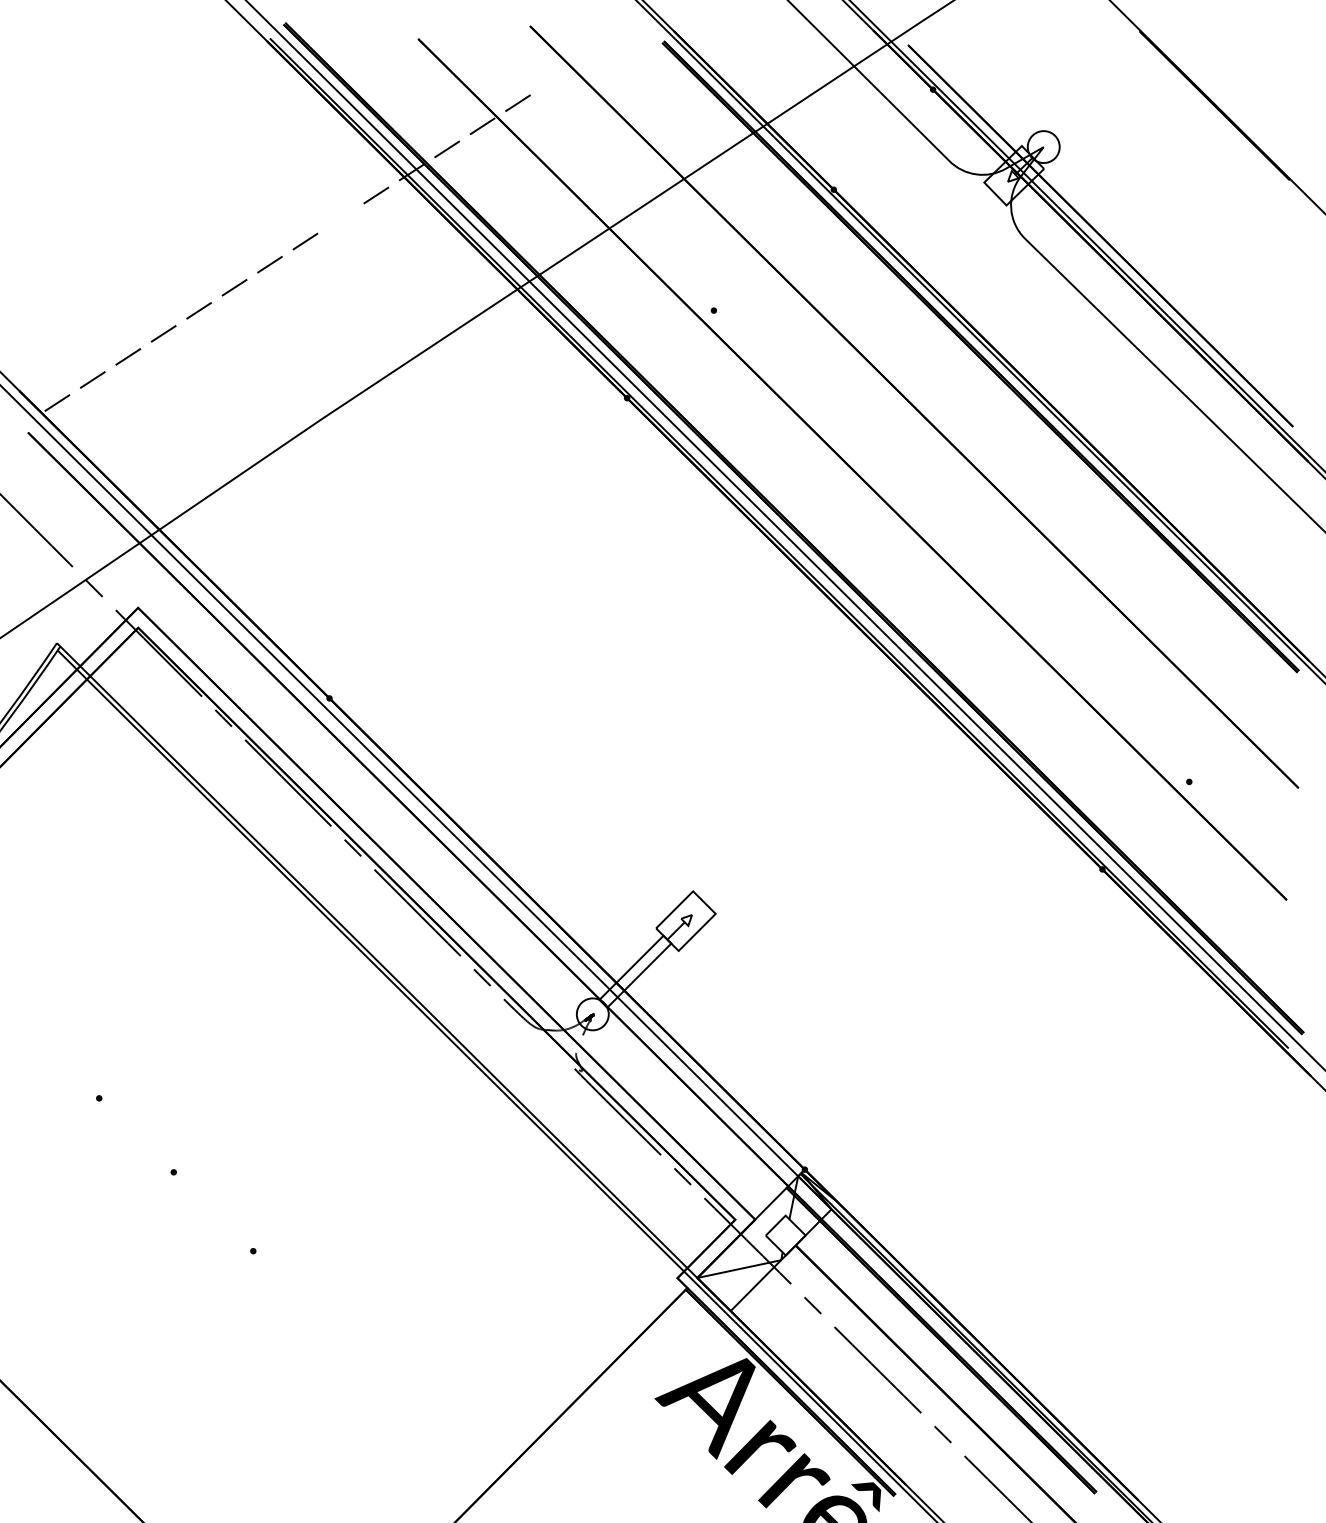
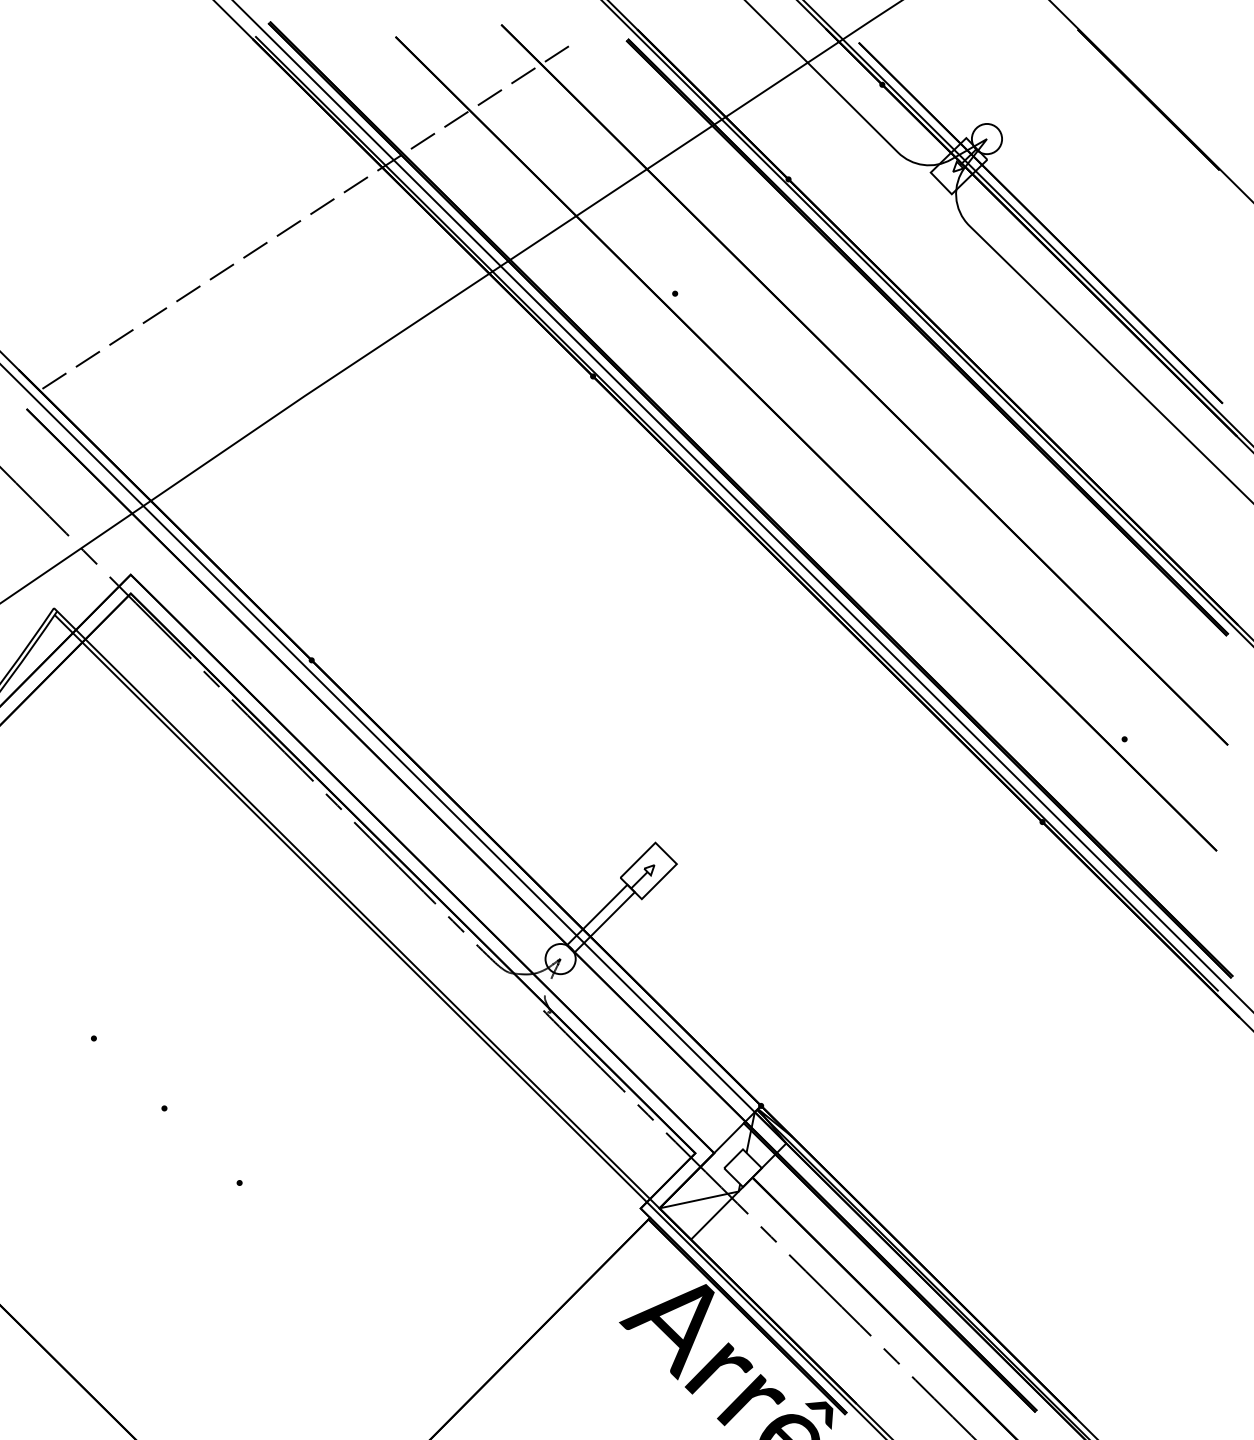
line: (588, 56) -> (556, 53), added
line: (553, 79) -> (523, 75), added
line: (340, 218) -> (322, 206), added

